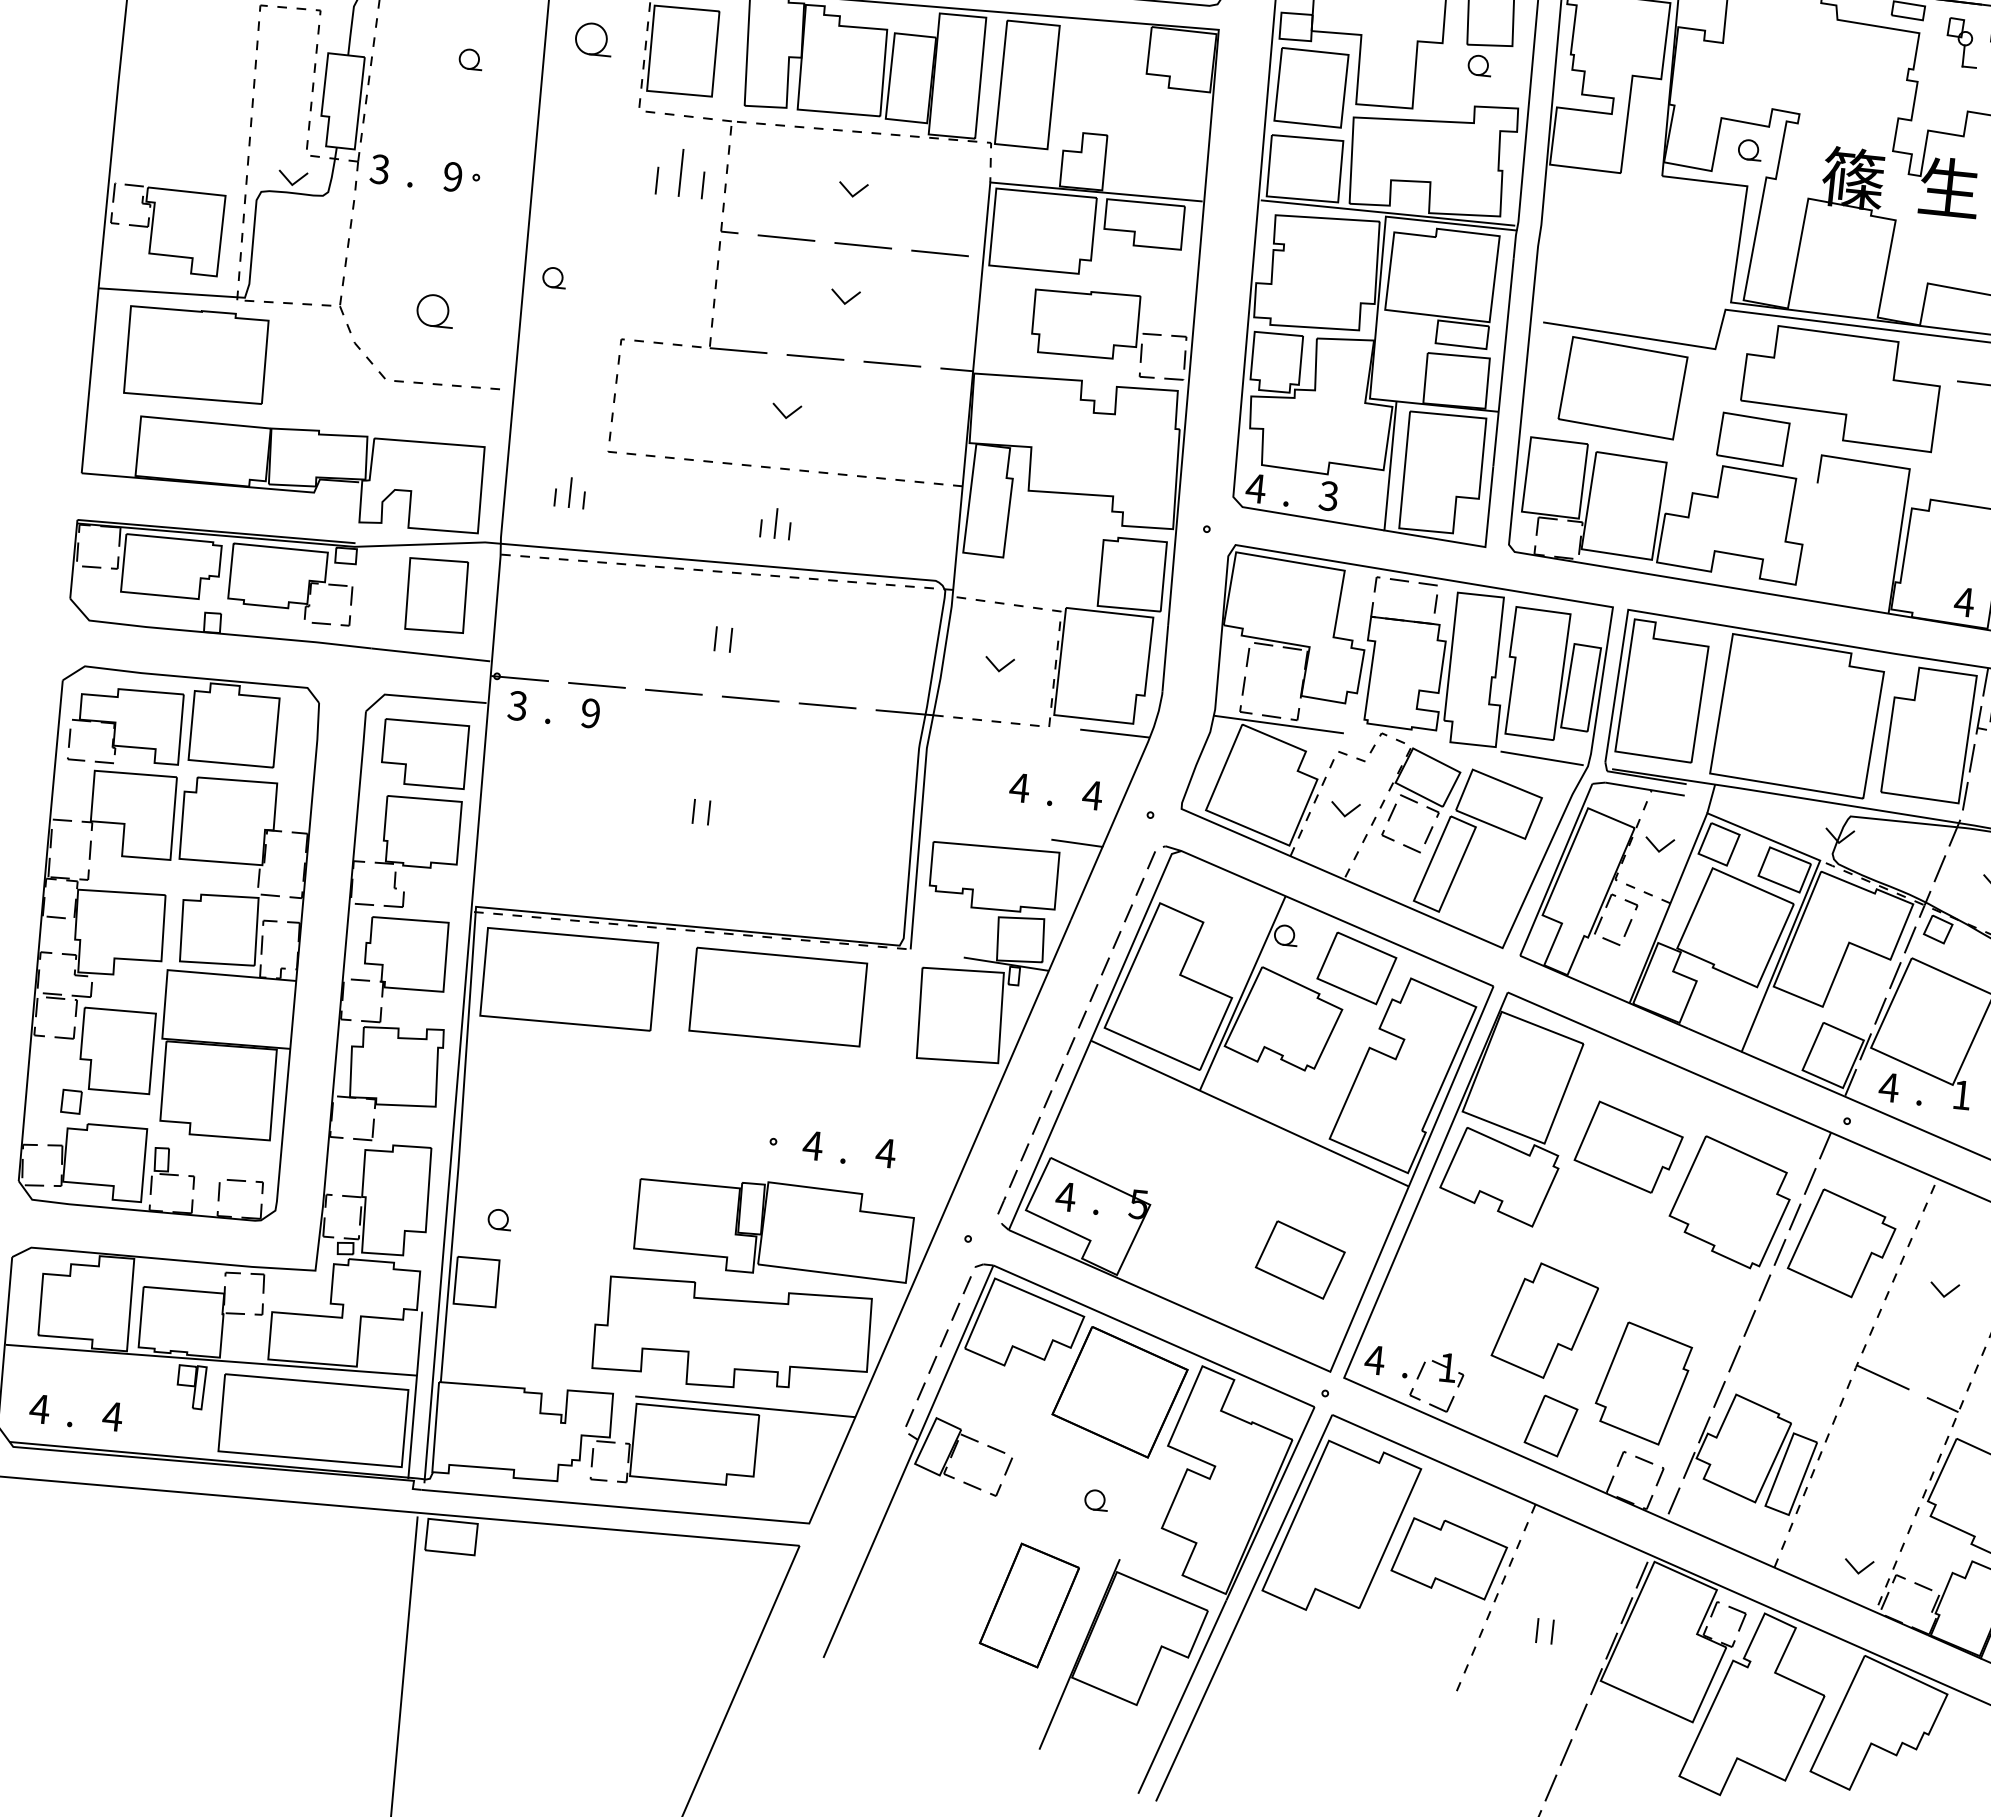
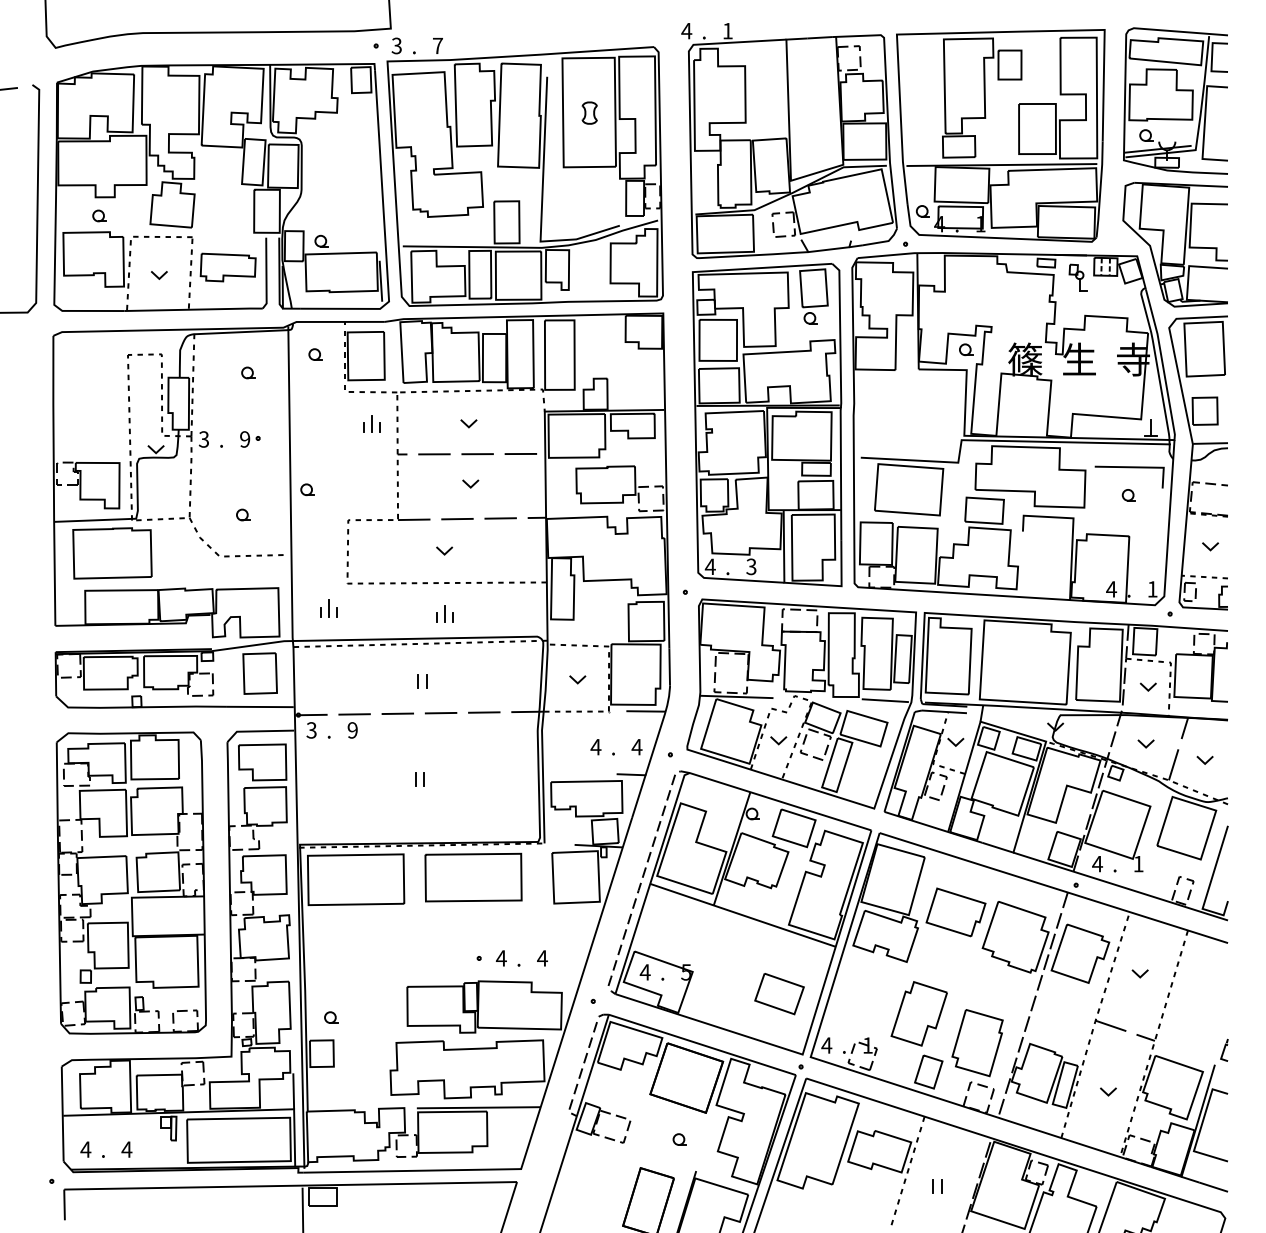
part: (593, 38) -> (315, 354), size x0.62
part: (680, 171) -> (371, 423), size x0.62
part: (436, 309) -> (243, 514), size x0.62
line: (1855, 1567) -> (1106, 1092), moved

